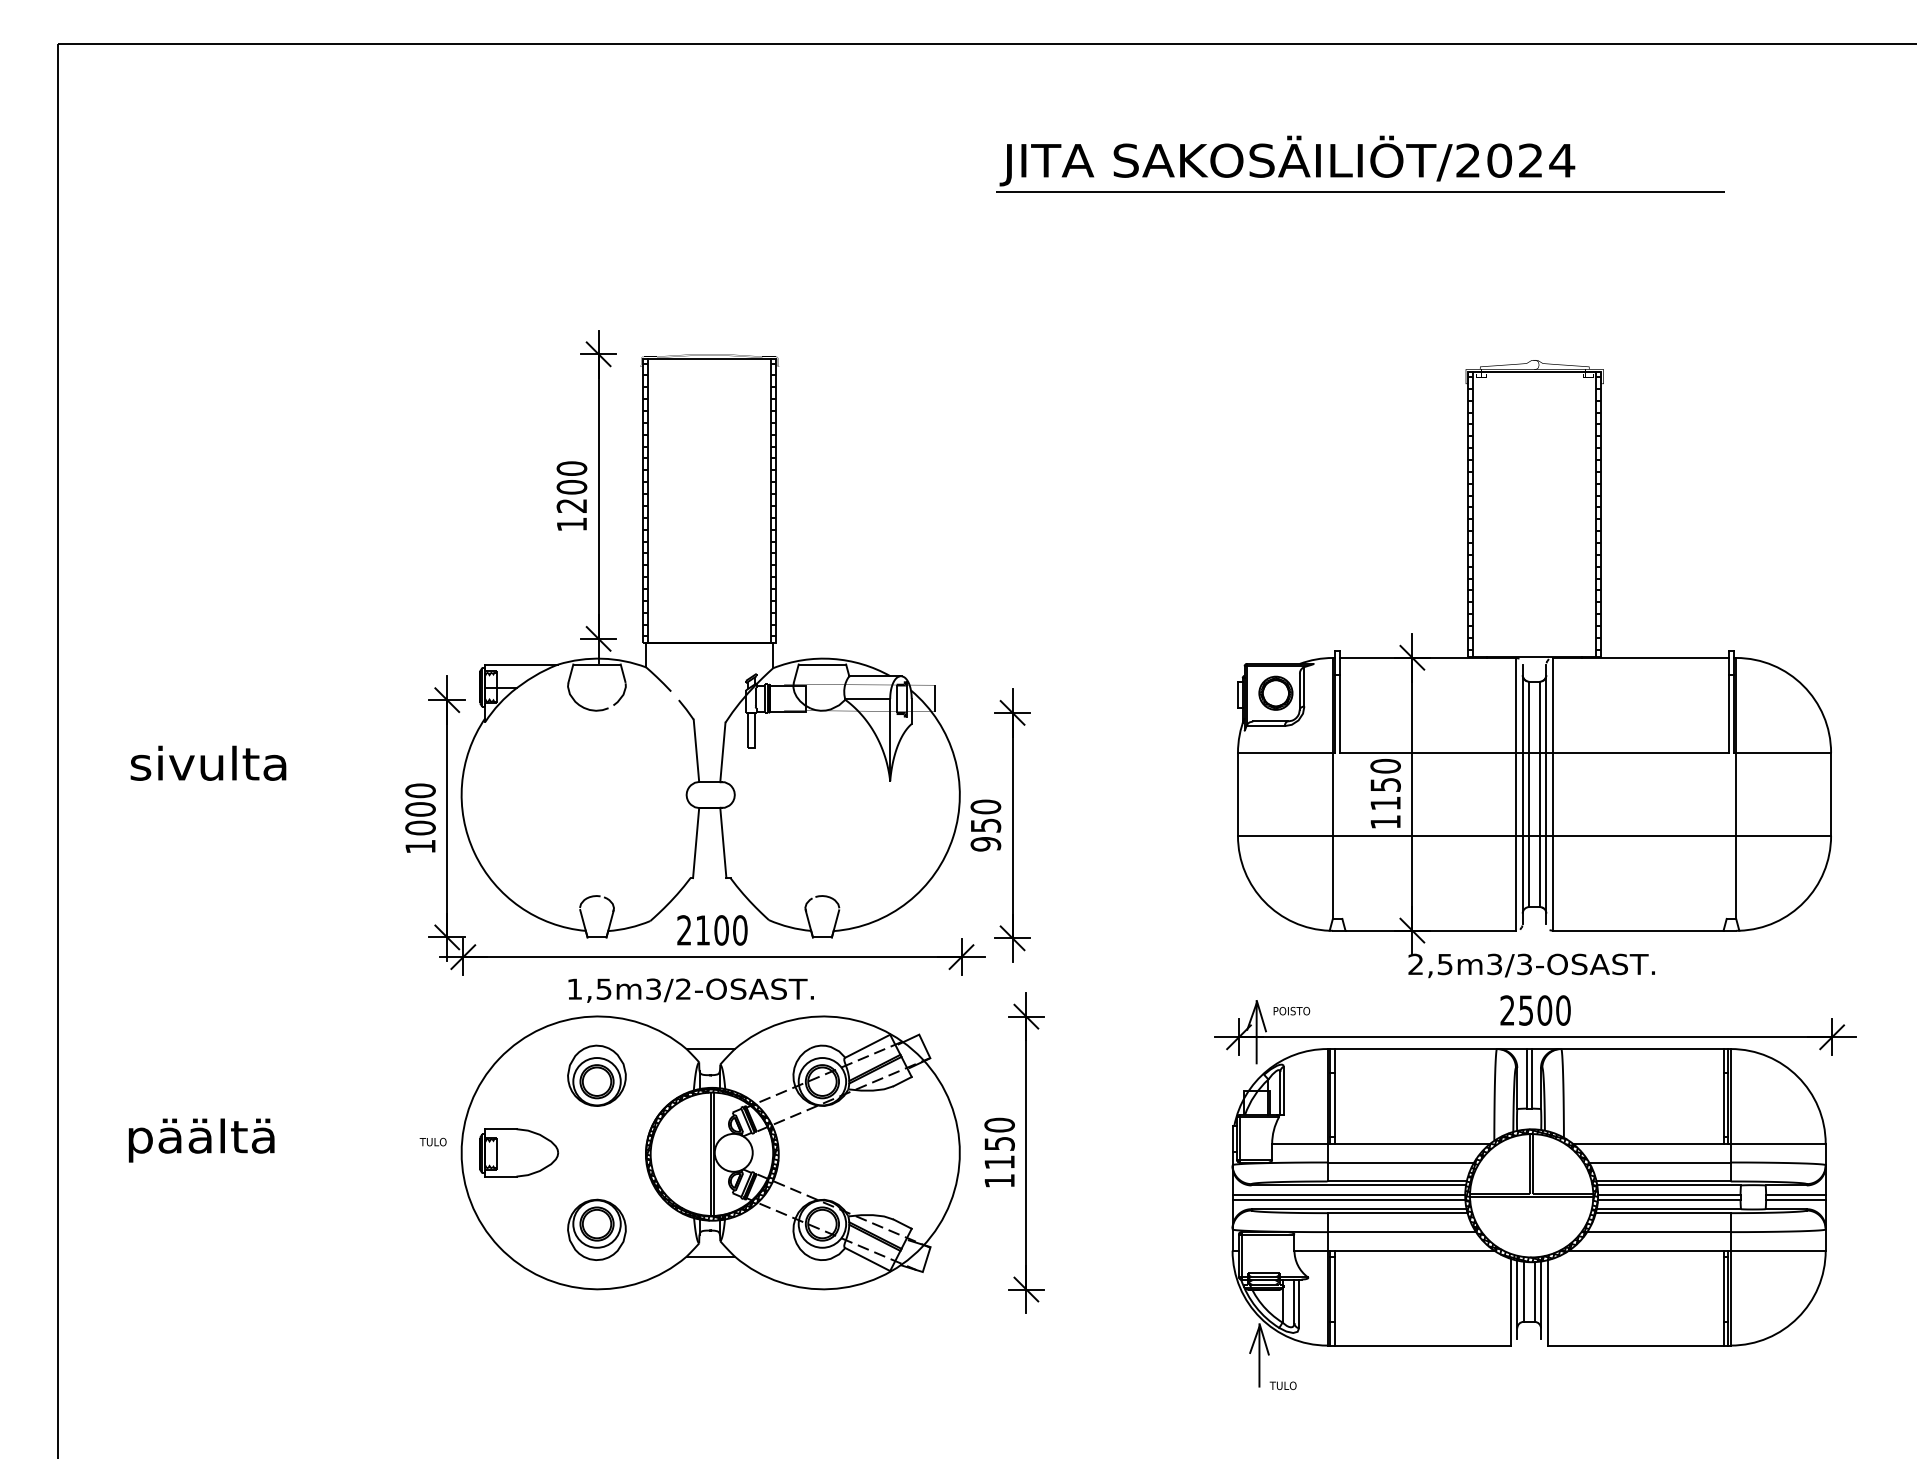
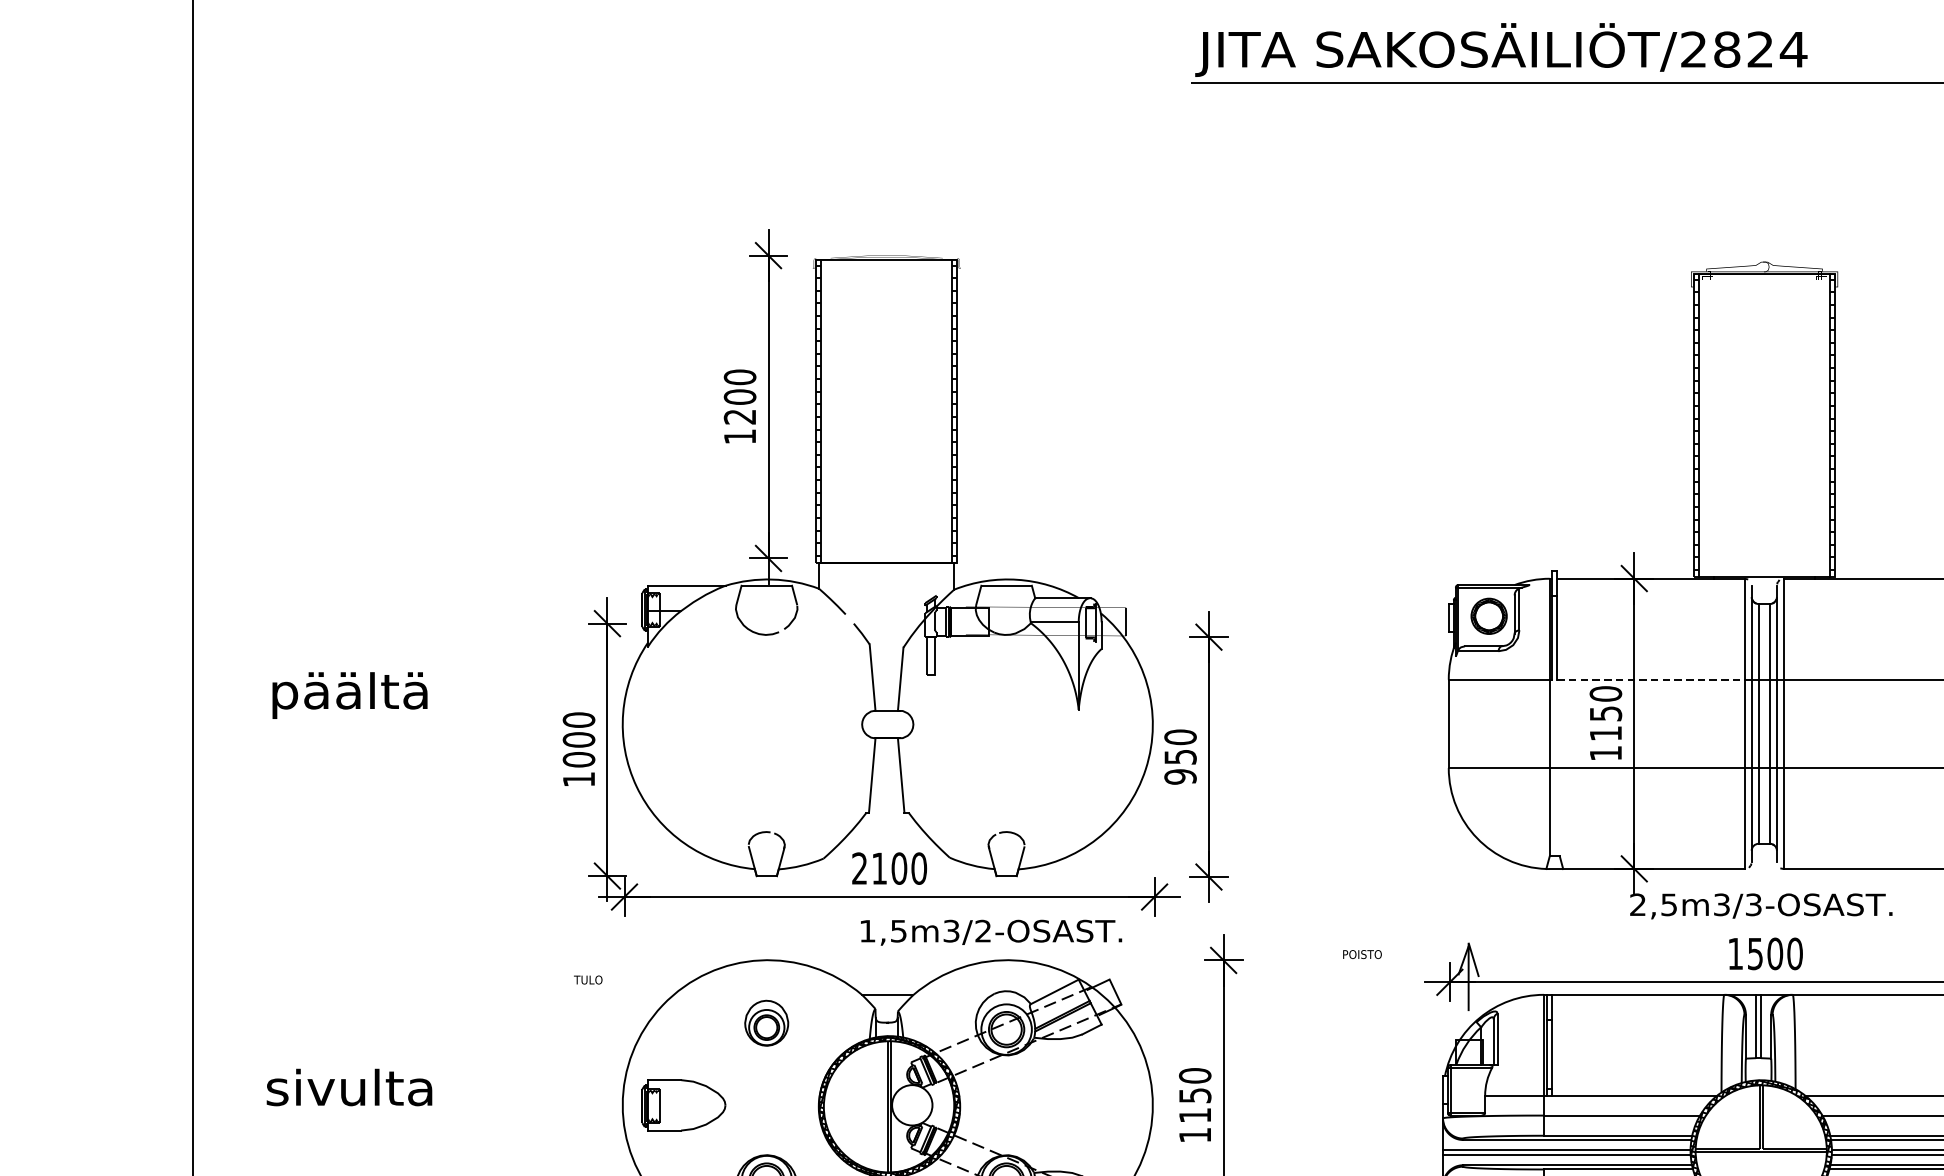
text: (1499, 160) -> (1727, 49), SAKOSÄILIÖT/2024 -> SAKOSÄILIÖT/2824
line: (1428, 752) -> (1651, 679), solid -> dashed
text: (208, 767) -> (353, 695), sivulta -> päältä
text: (690, 990) -> (990, 932), moved
text: (1507, 1010) -> (1735, 953), 2500 -> 1500
text: (1291, 1011) -> (1362, 954), moved
part: (596, 1075) -> (766, 1023), size x0.7
text: (204, 1140) -> (349, 1092), päältä -> sivulta
text: (432, 1141) -> (587, 979), moved

